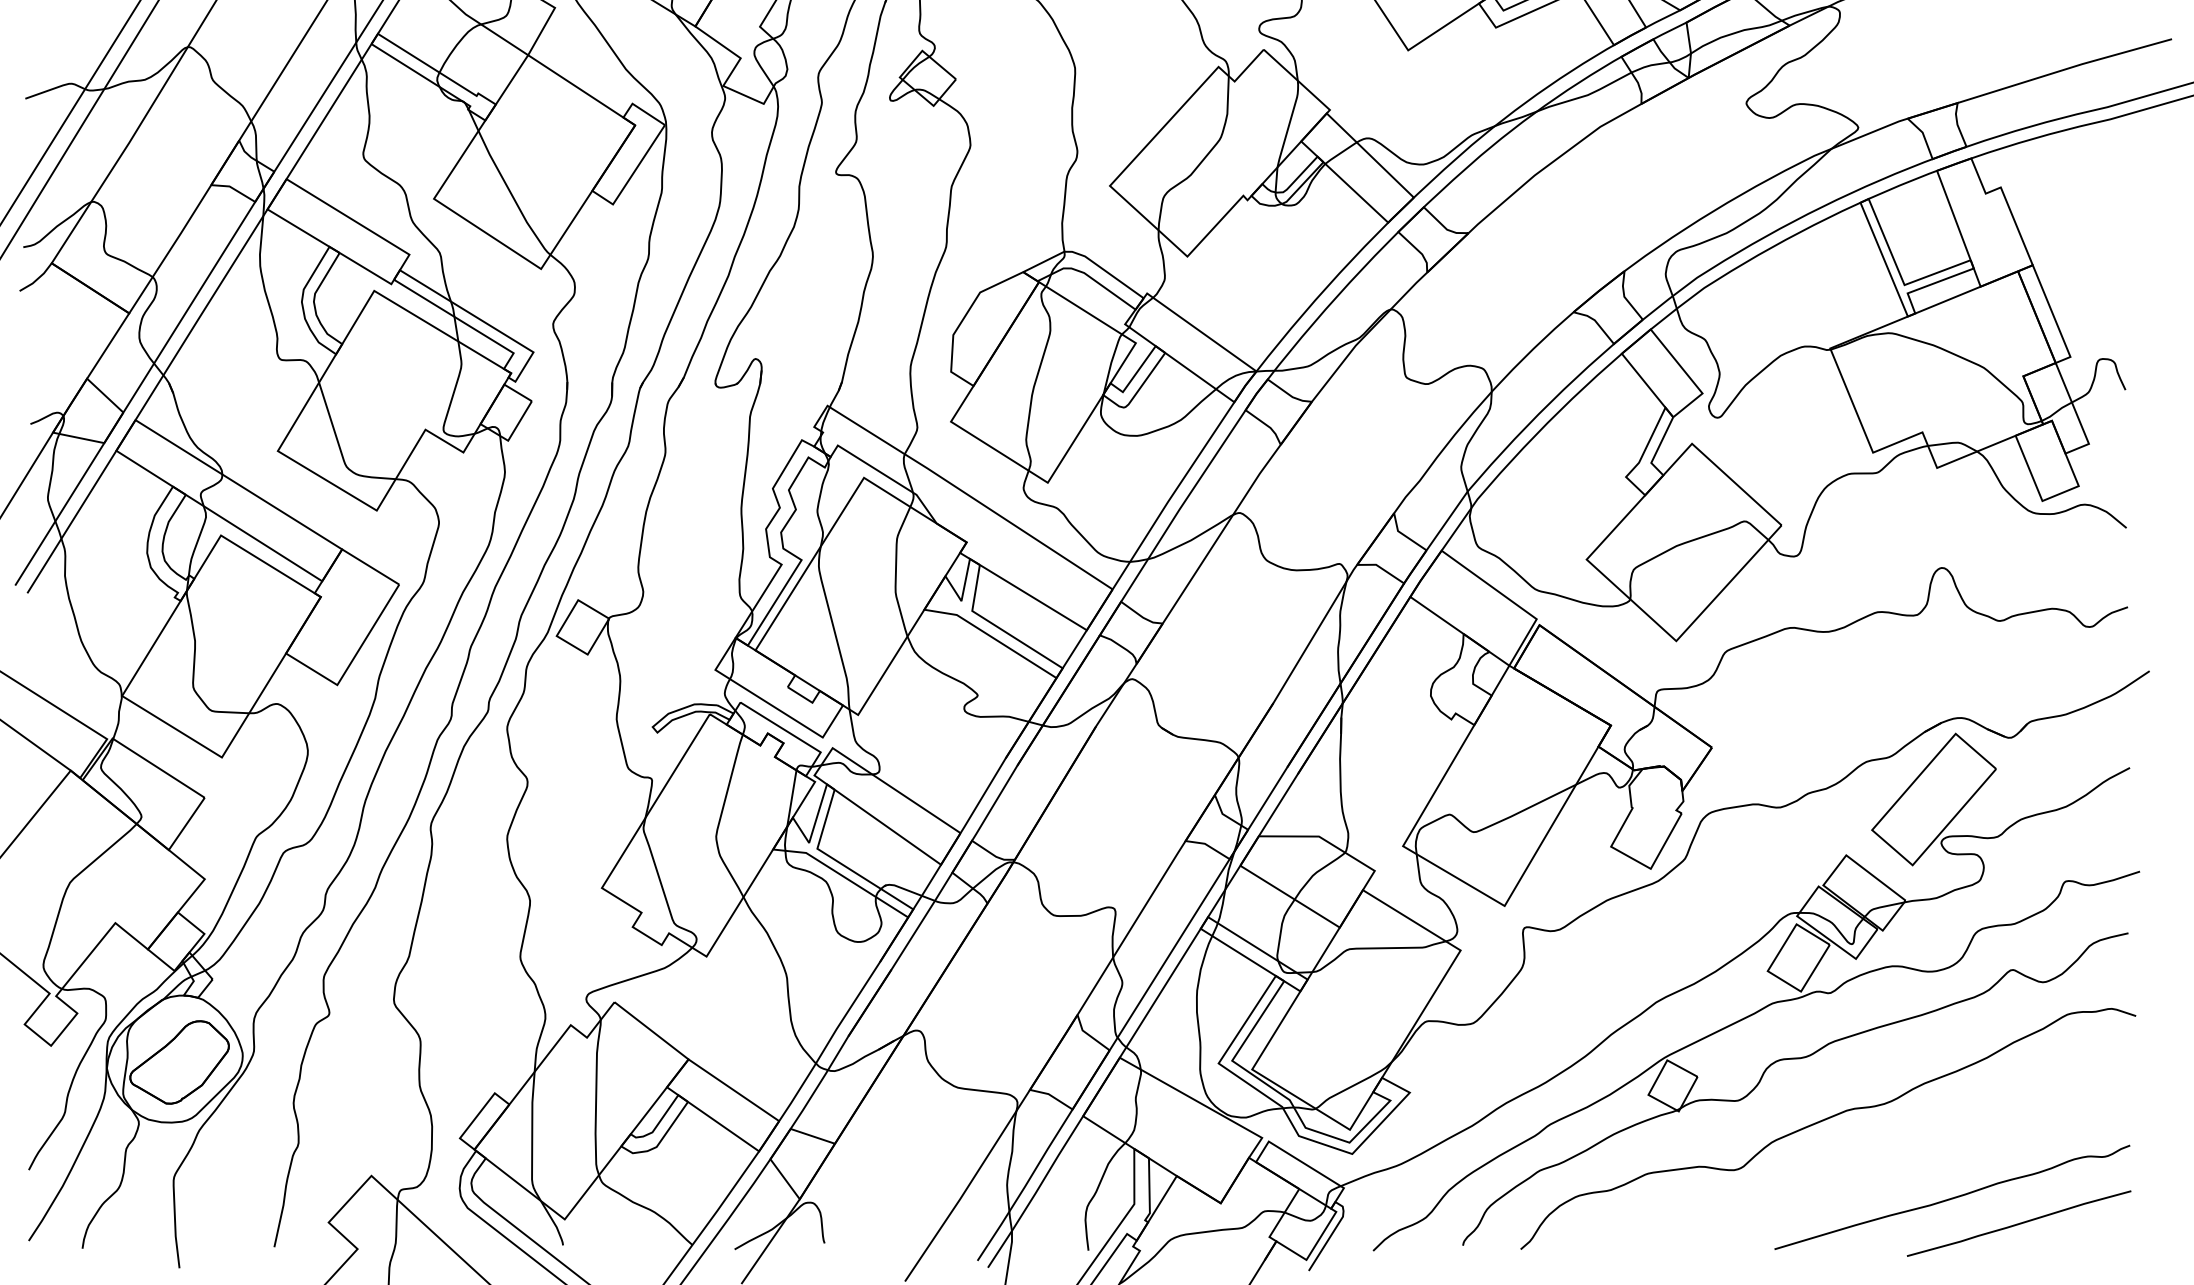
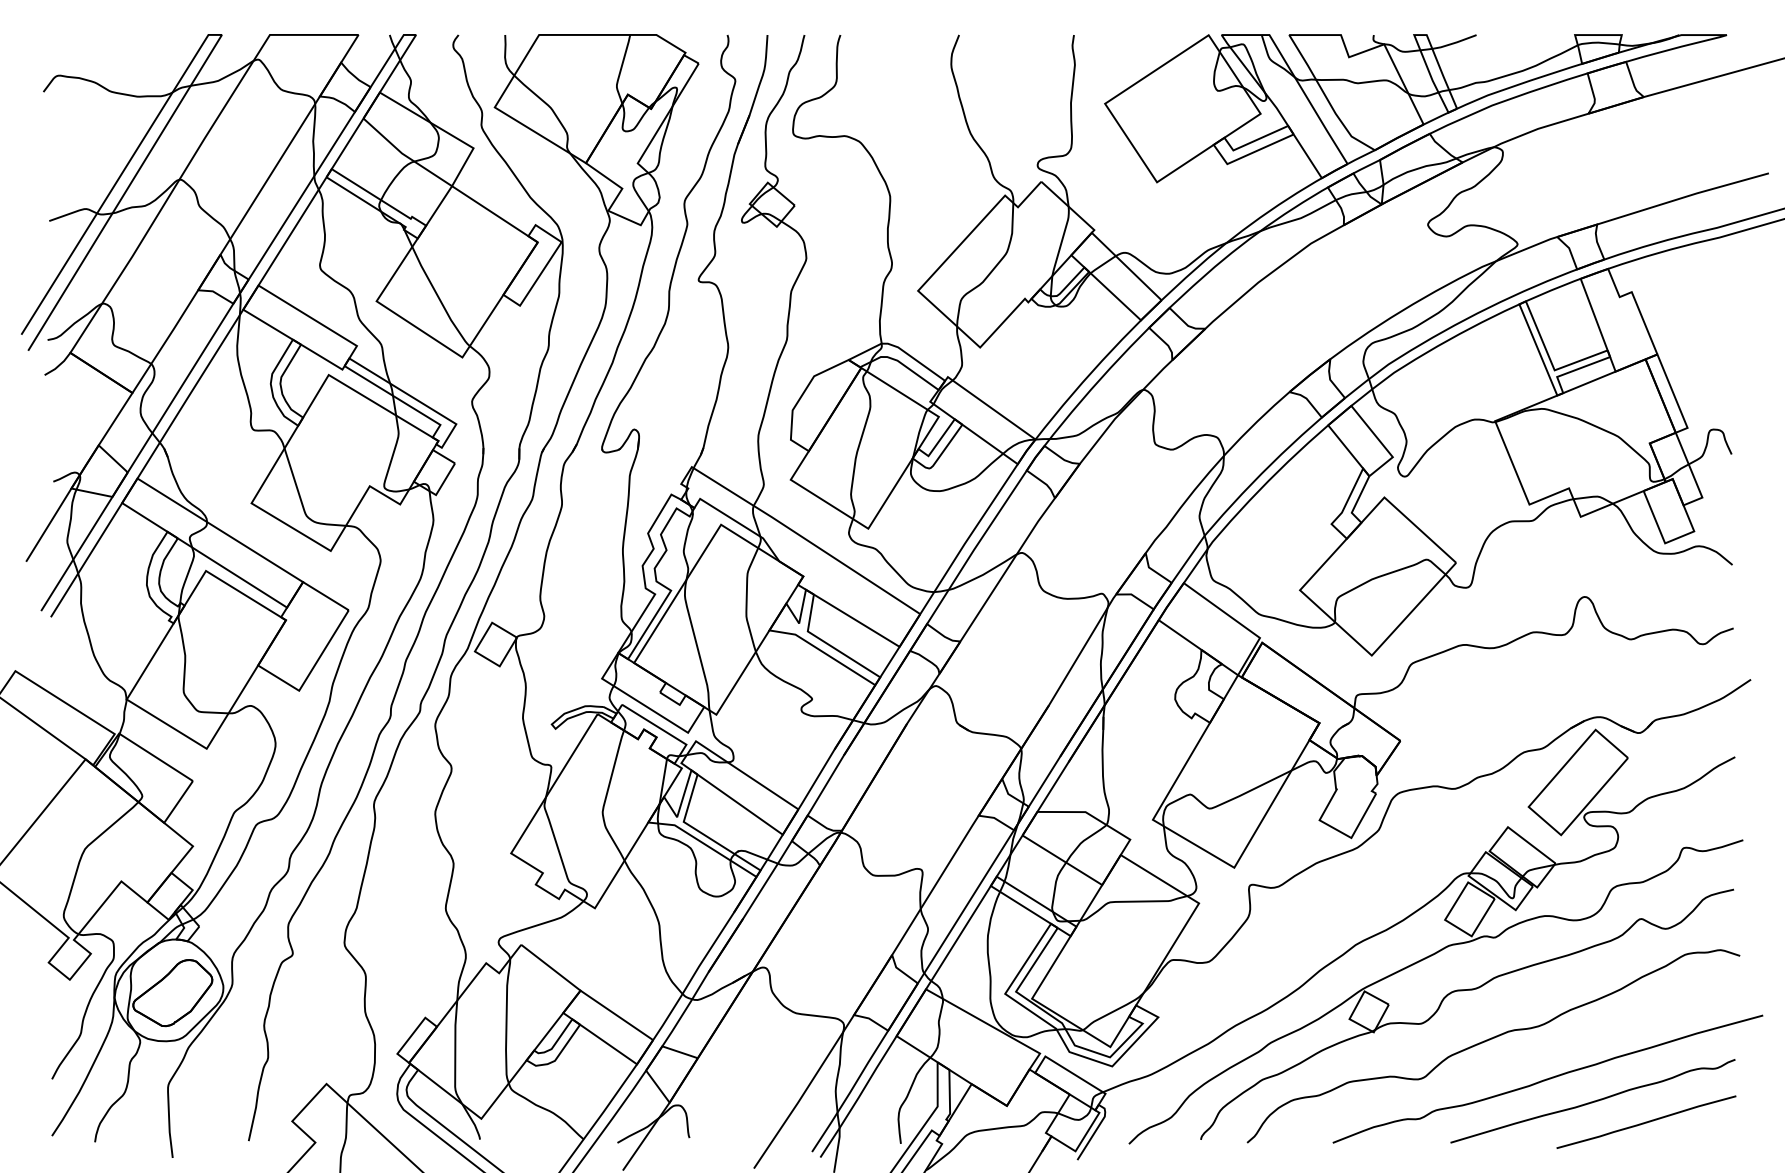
curve: (1895, 1169) -> (1547, 1078), added

